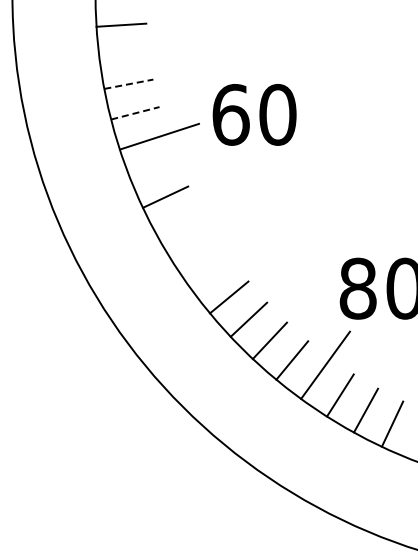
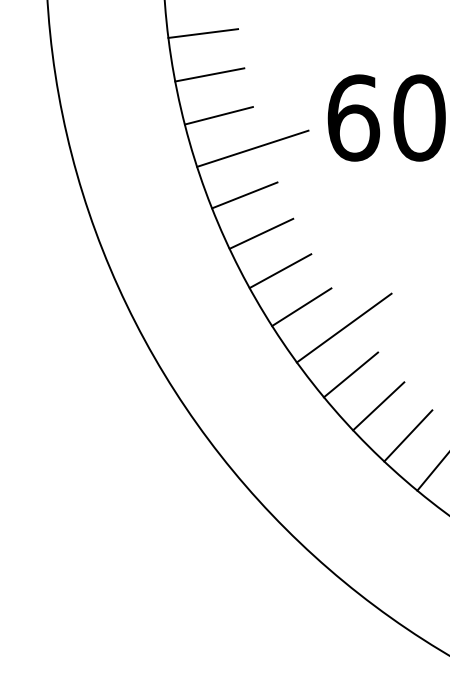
line: (123, 54) -> (202, 33), added
line: (128, 84) -> (209, 75), dashed -> solid
line: (135, 113) -> (219, 116), dashed -> solid
line: (153, 169) -> (244, 194), added
line: (178, 223) -> (279, 270), added
line: (194, 248) -> (302, 306), added
line: (224, 263) -> (344, 327), added

